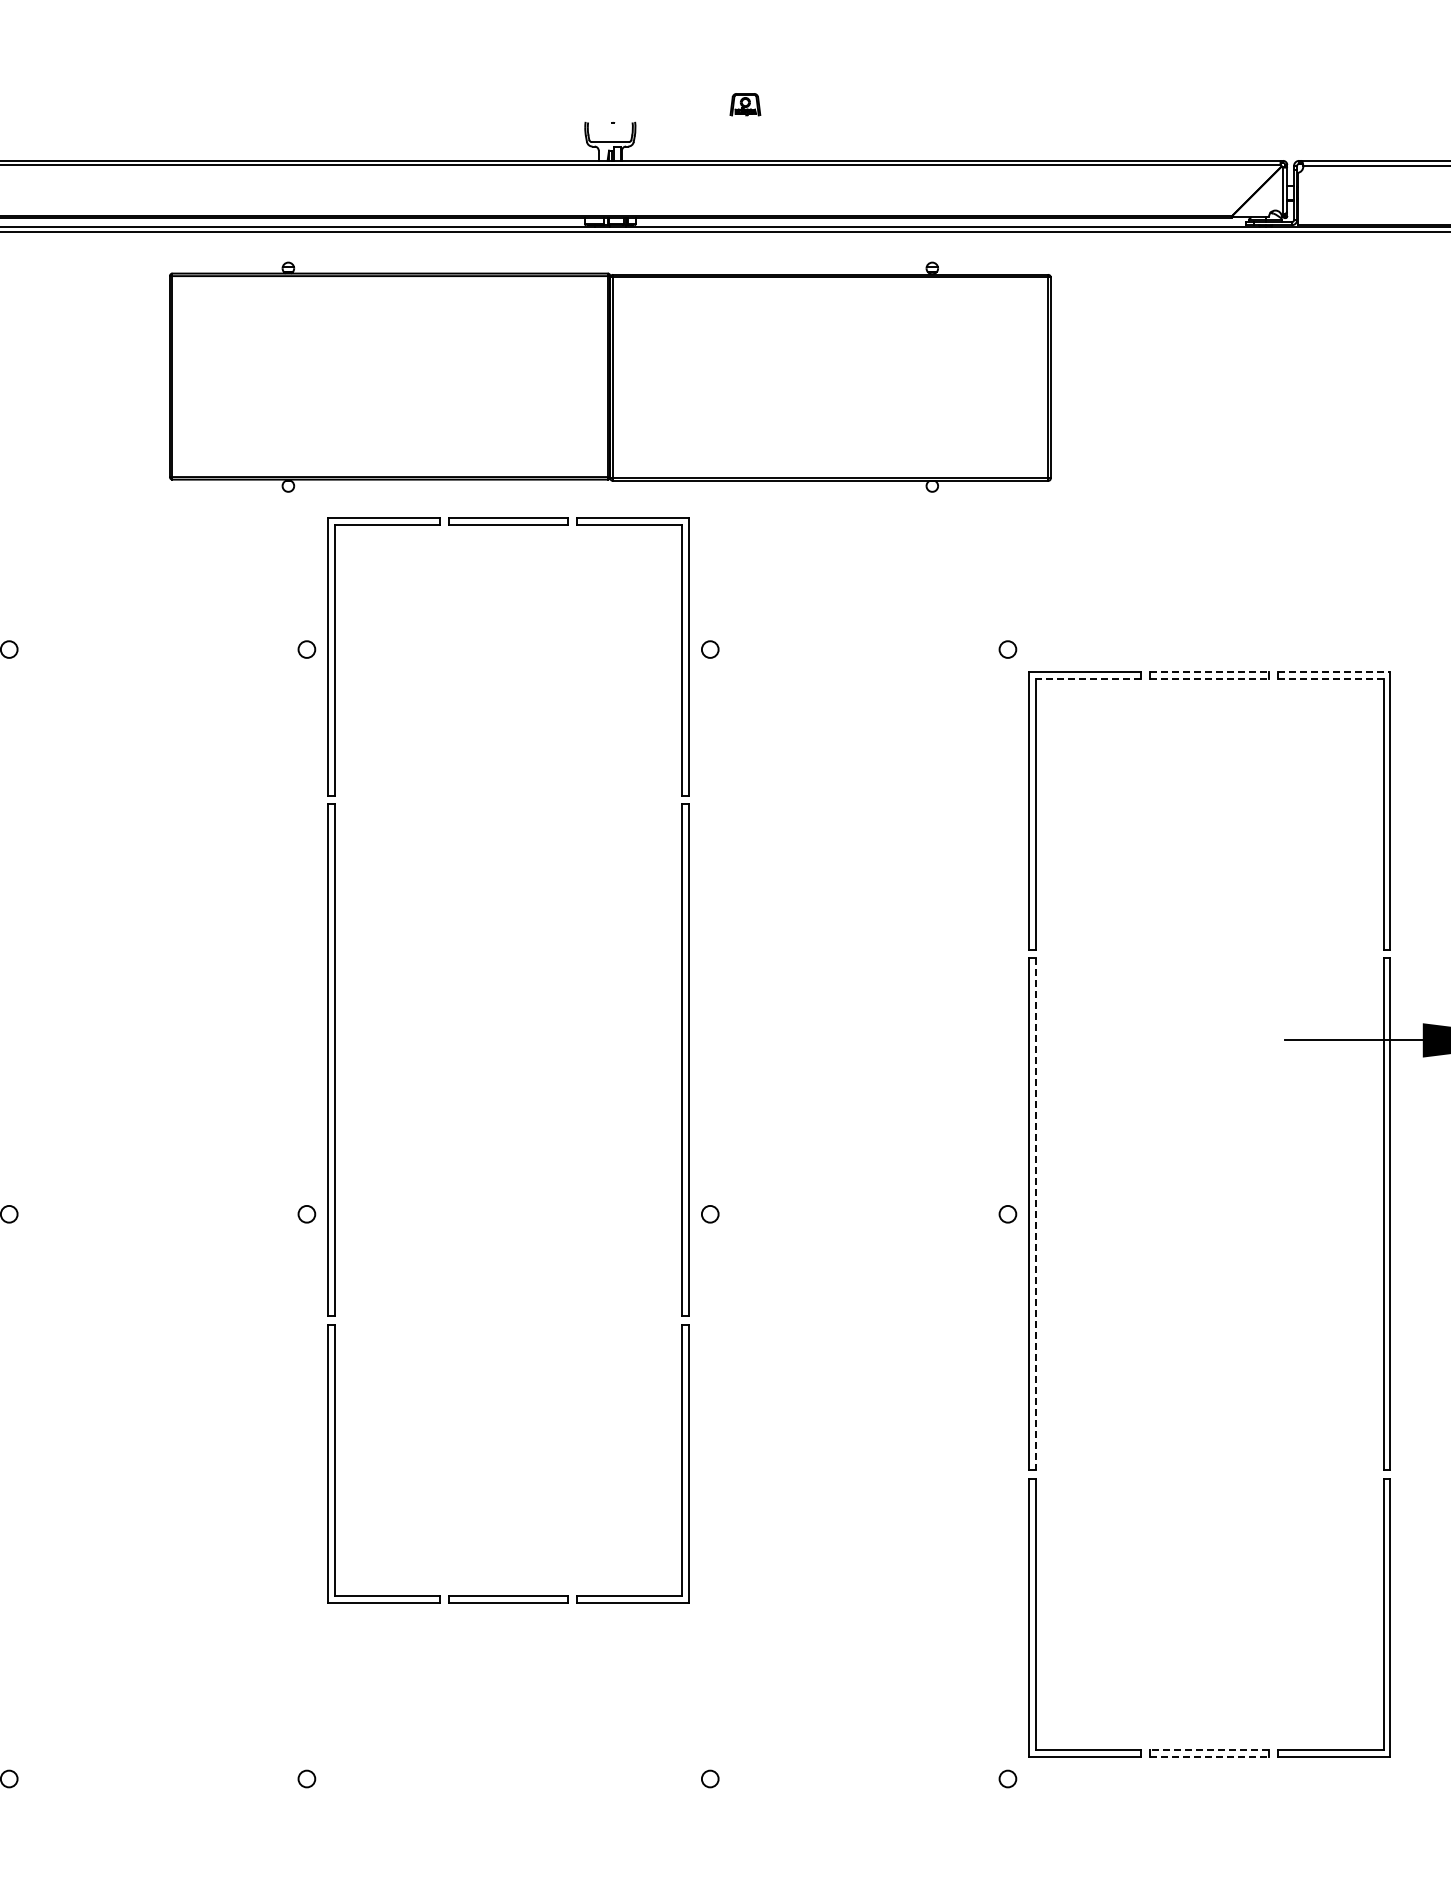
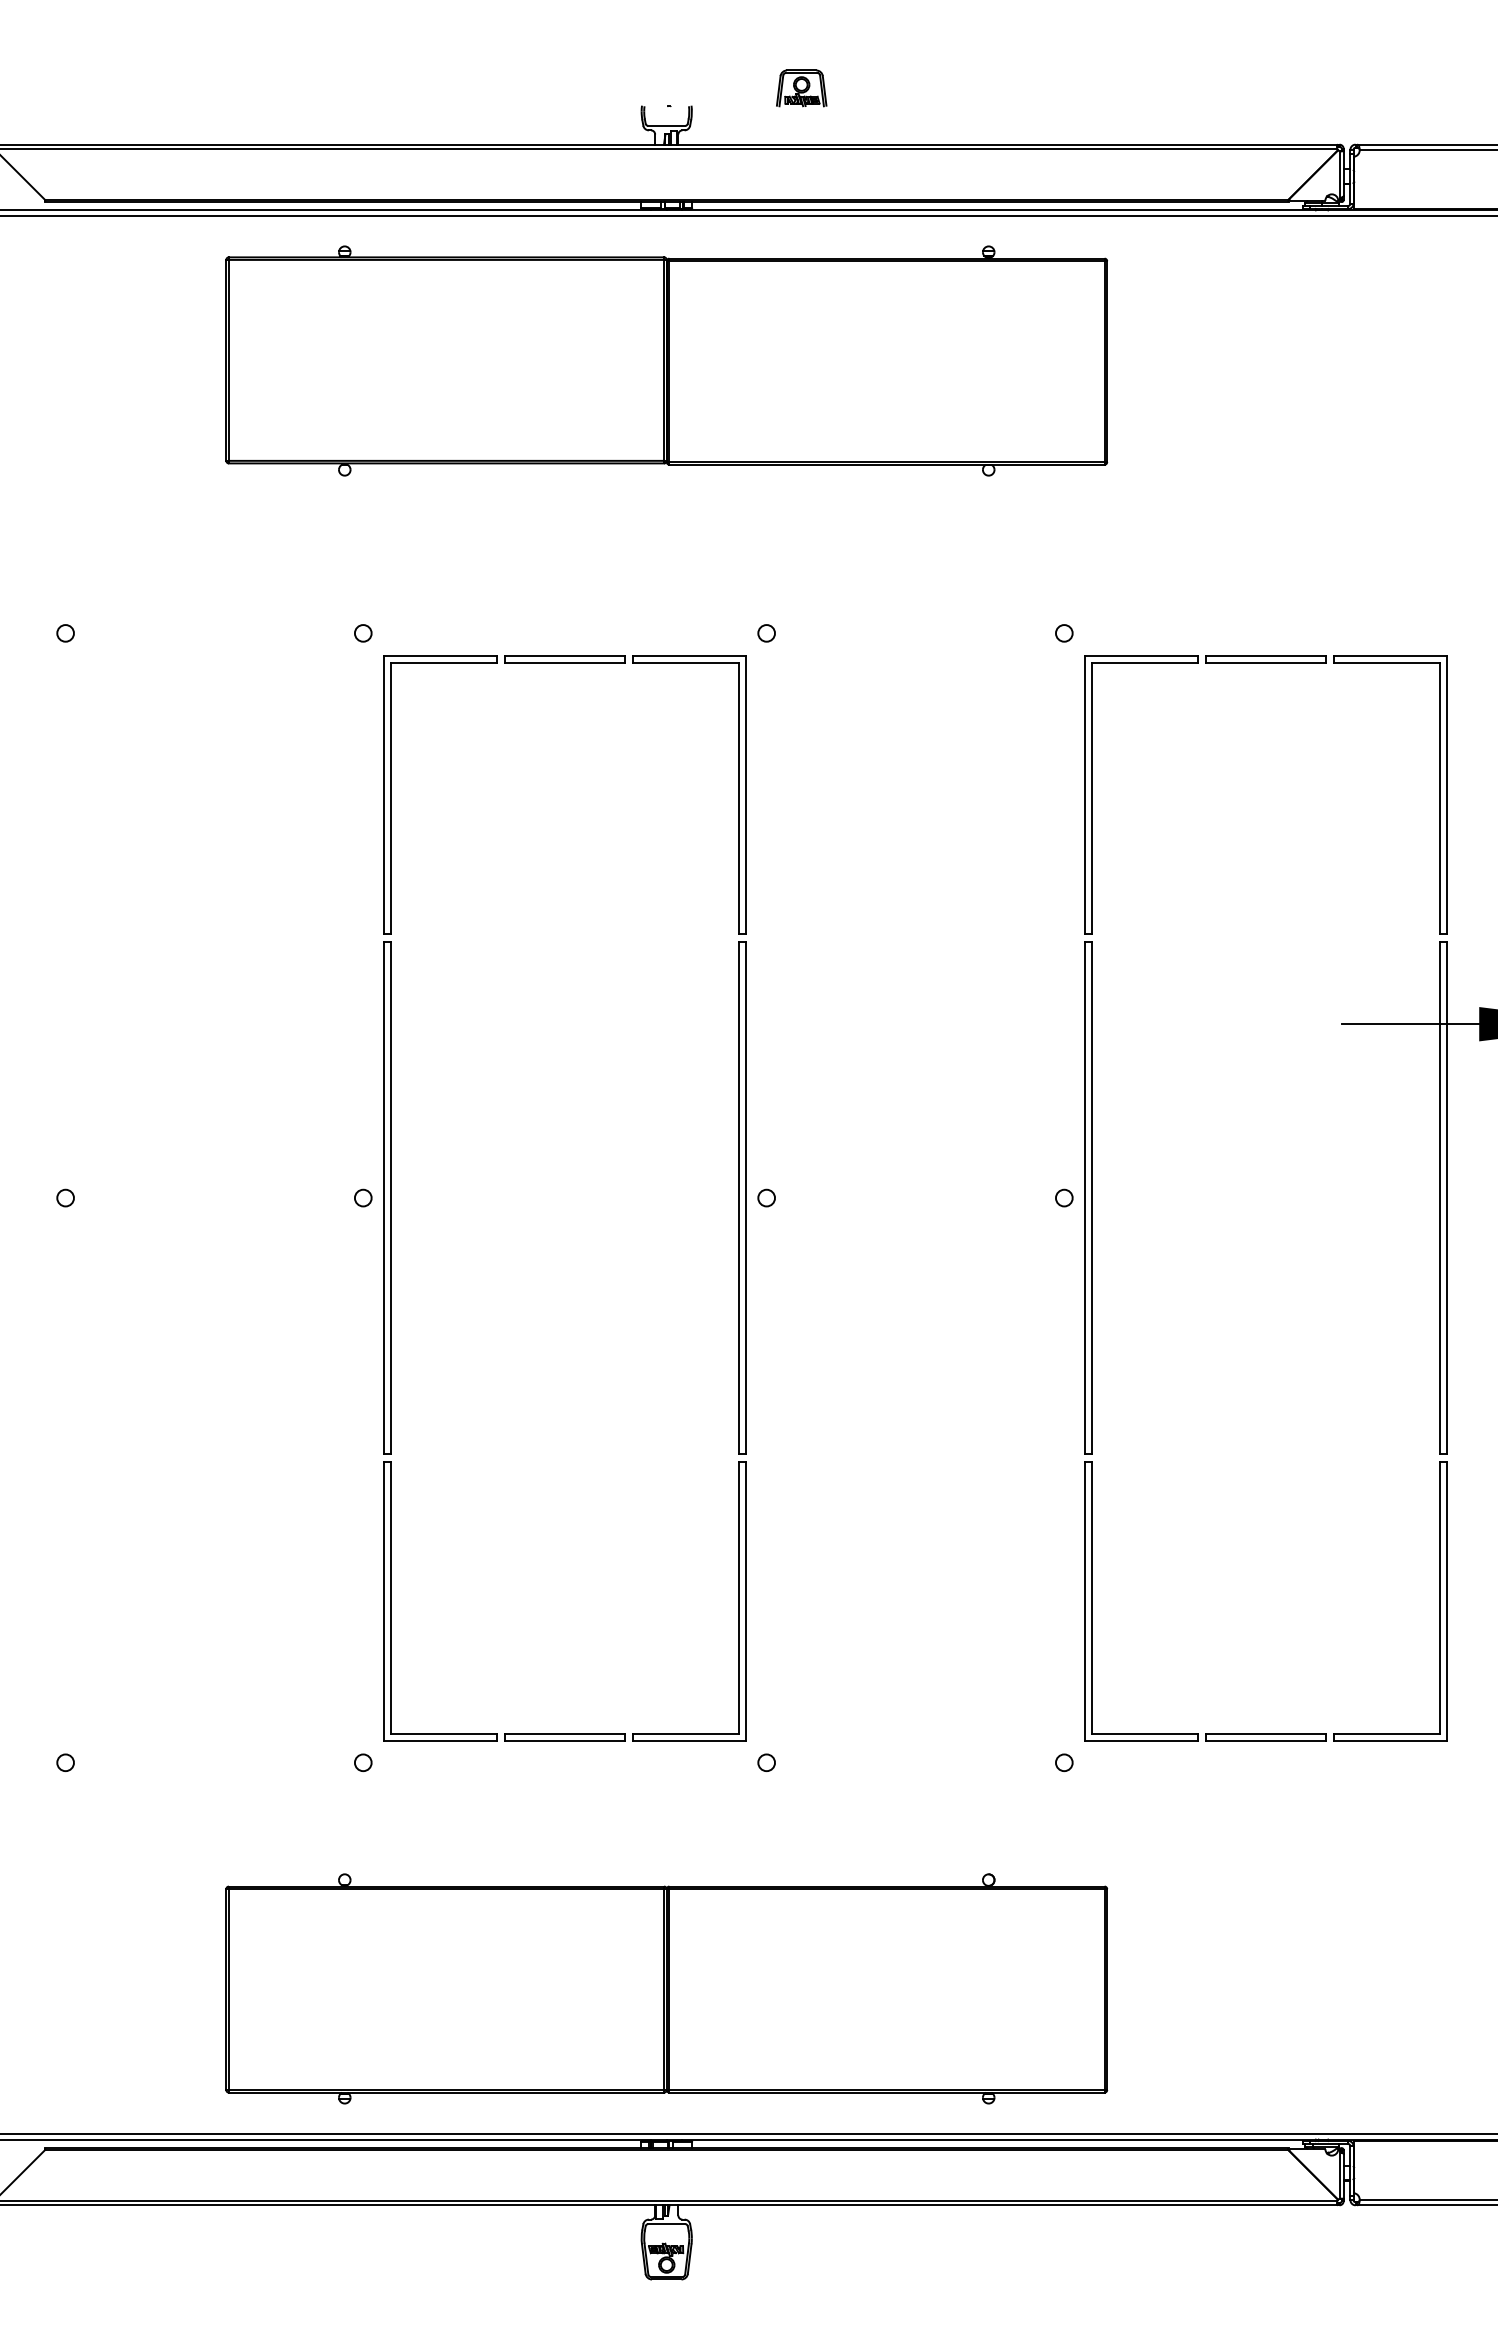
part: (745, 104) -> (801, 88), size x1.67
line: (1210, 671) -> (1266, 655), dashed -> solid
line: (1335, 671) -> (1391, 655), dashed -> solid
line: (1089, 678) -> (1145, 662), dashed -> solid
line: (1210, 678) -> (1266, 662), dashed -> solid
line: (1331, 678) -> (1387, 662), dashed -> solid
part: (335, 1060) -> (391, 1198), moved
line: (1036, 1214) -> (1092, 1198), dashed -> solid
line: (1210, 1749) -> (1266, 1733), dashed -> solid
line: (1210, 1756) -> (1266, 1740), dashed -> solid

